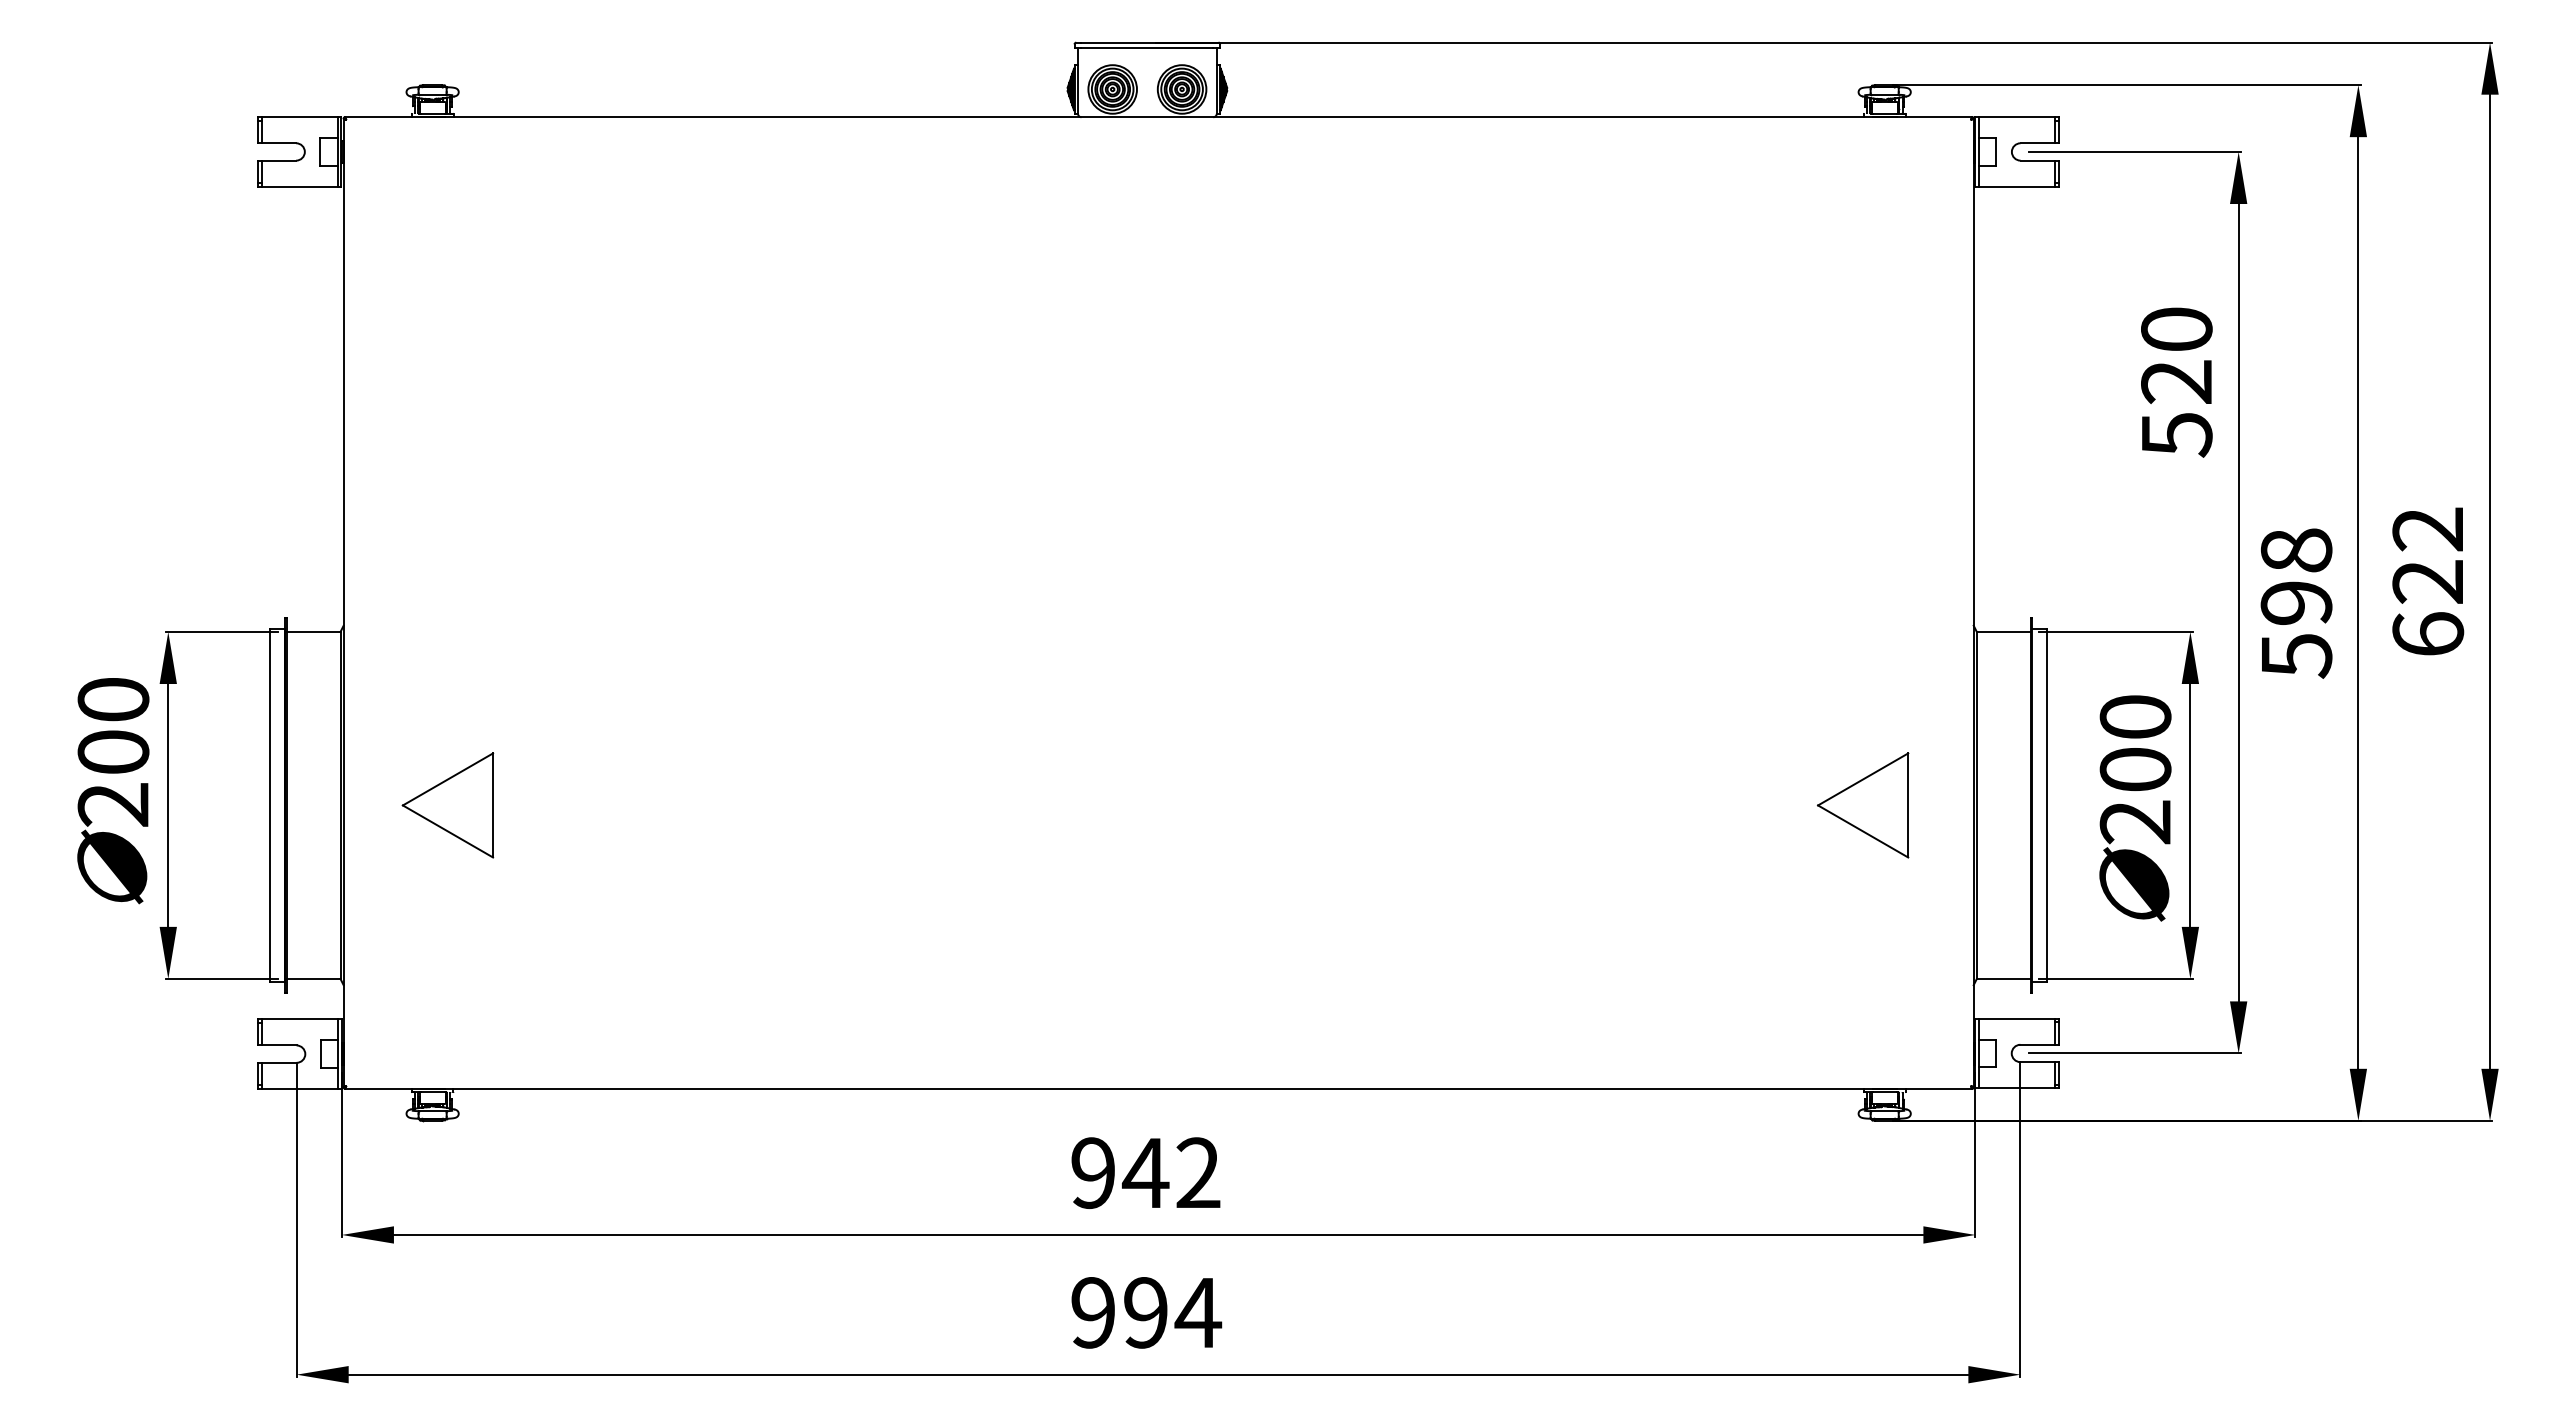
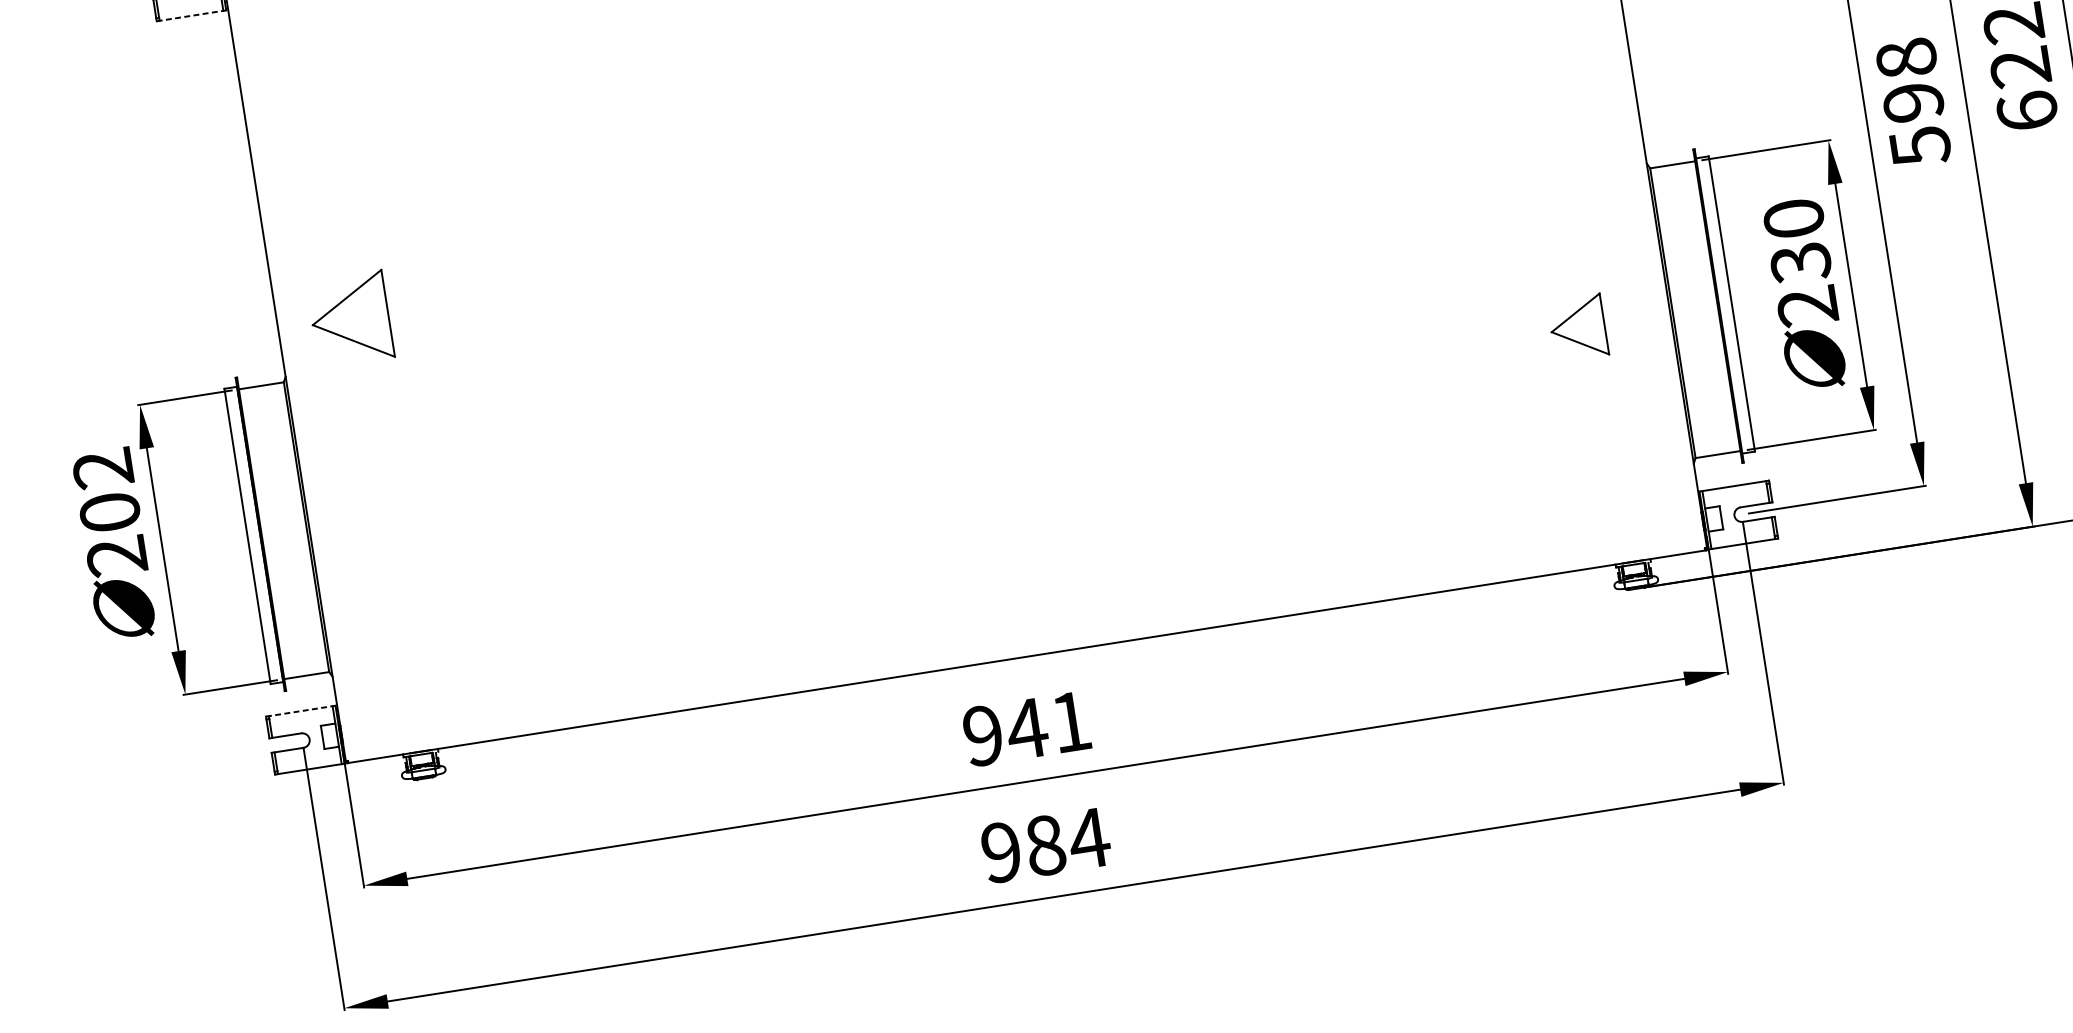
line: (299, 186) -> (191, 15), solid -> dashed
text: (113, 699) -> (103, 468), 200 -> 202
text: (2135, 770) -> (1800, 263), 200 -> 230
part: (447, 805) -> (350, 319), moved
part: (1863, 805) -> (1578, 328), size x0.7
line: (300, 1019) -> (301, 711), solid -> dashed
text: (1198, 1172) -> (1070, 721), 942 -> 941
text: (1146, 1312) -> (1045, 845), 994 -> 984

